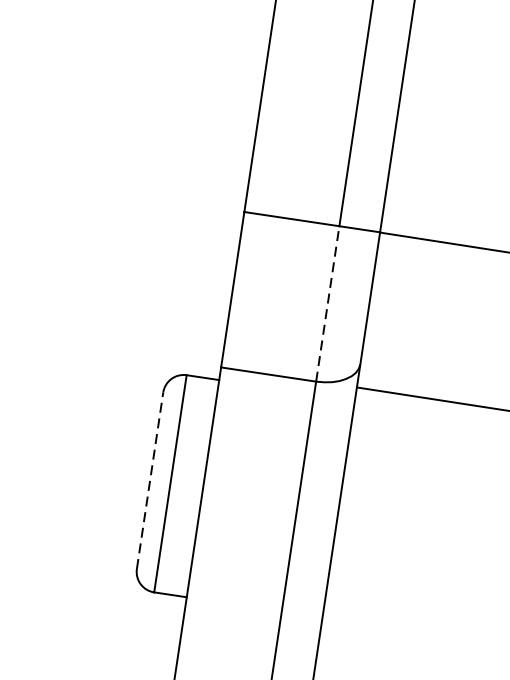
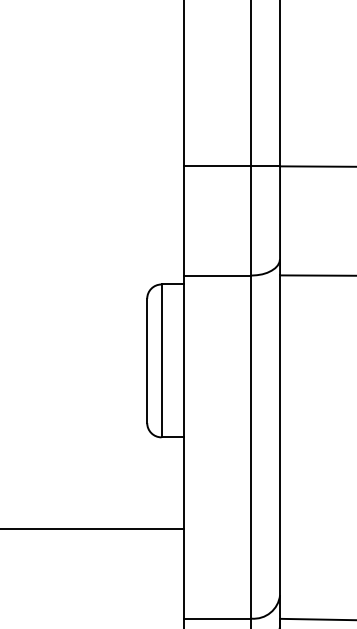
line: (328, 303) -> (251, 220), dashed -> solid
line: (150, 480) -> (147, 360), dashed -> solid

